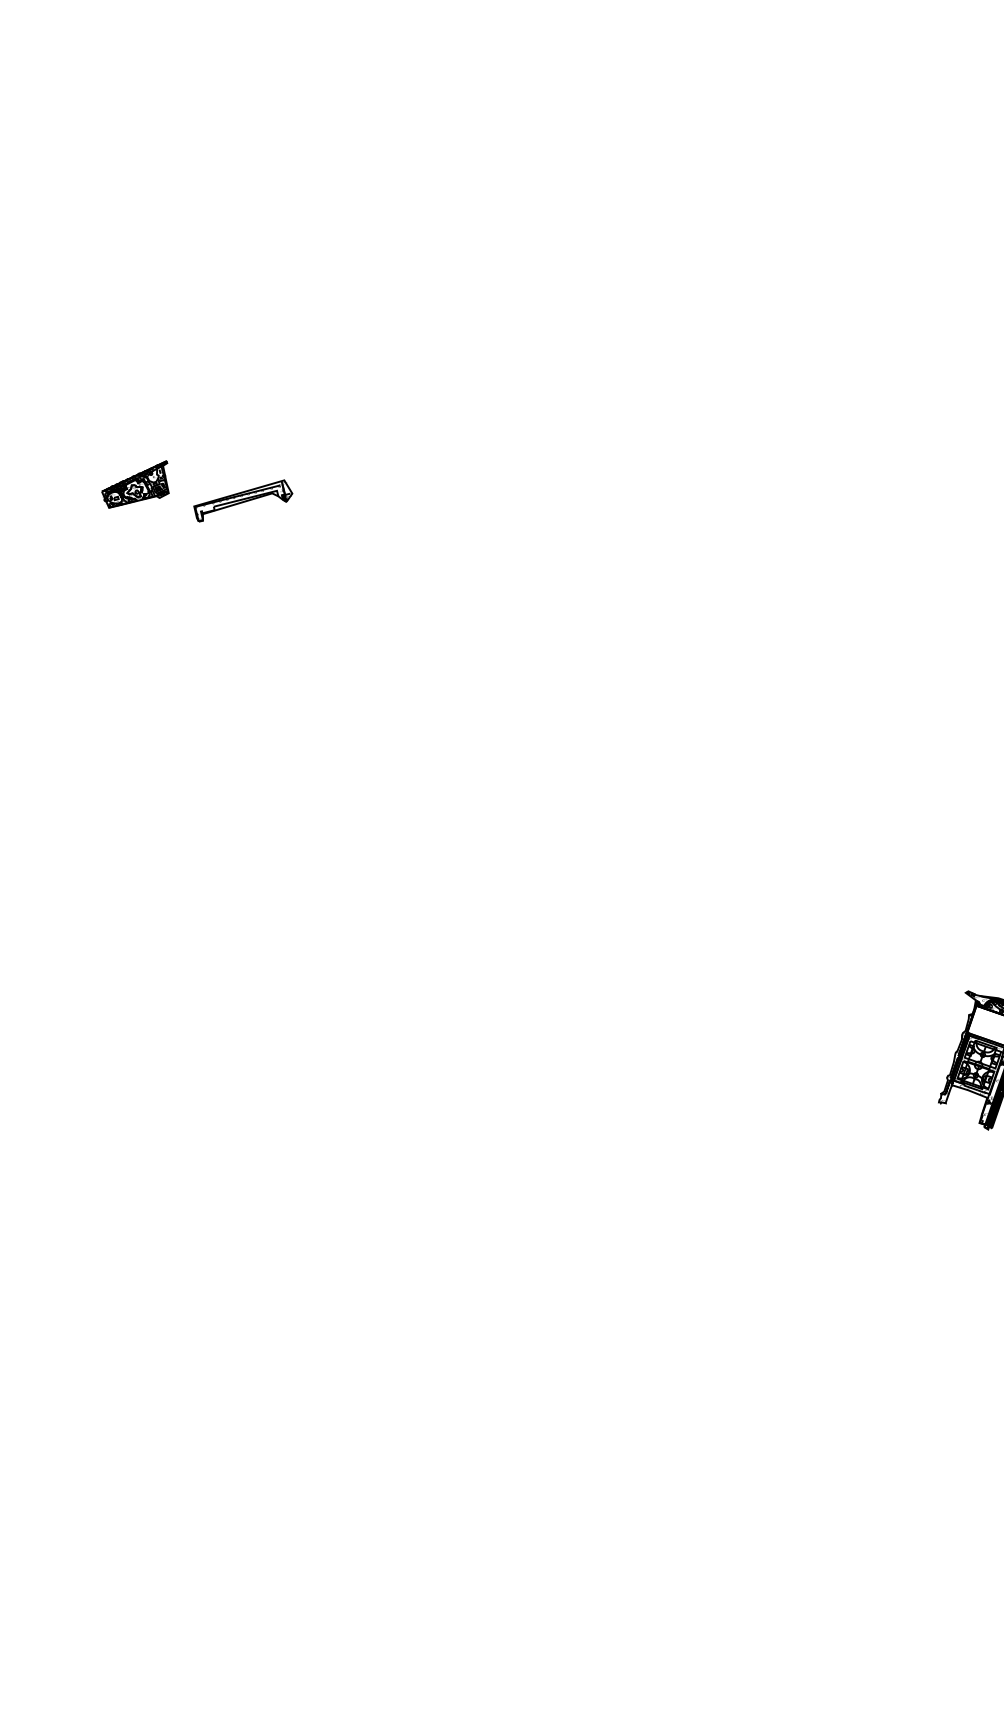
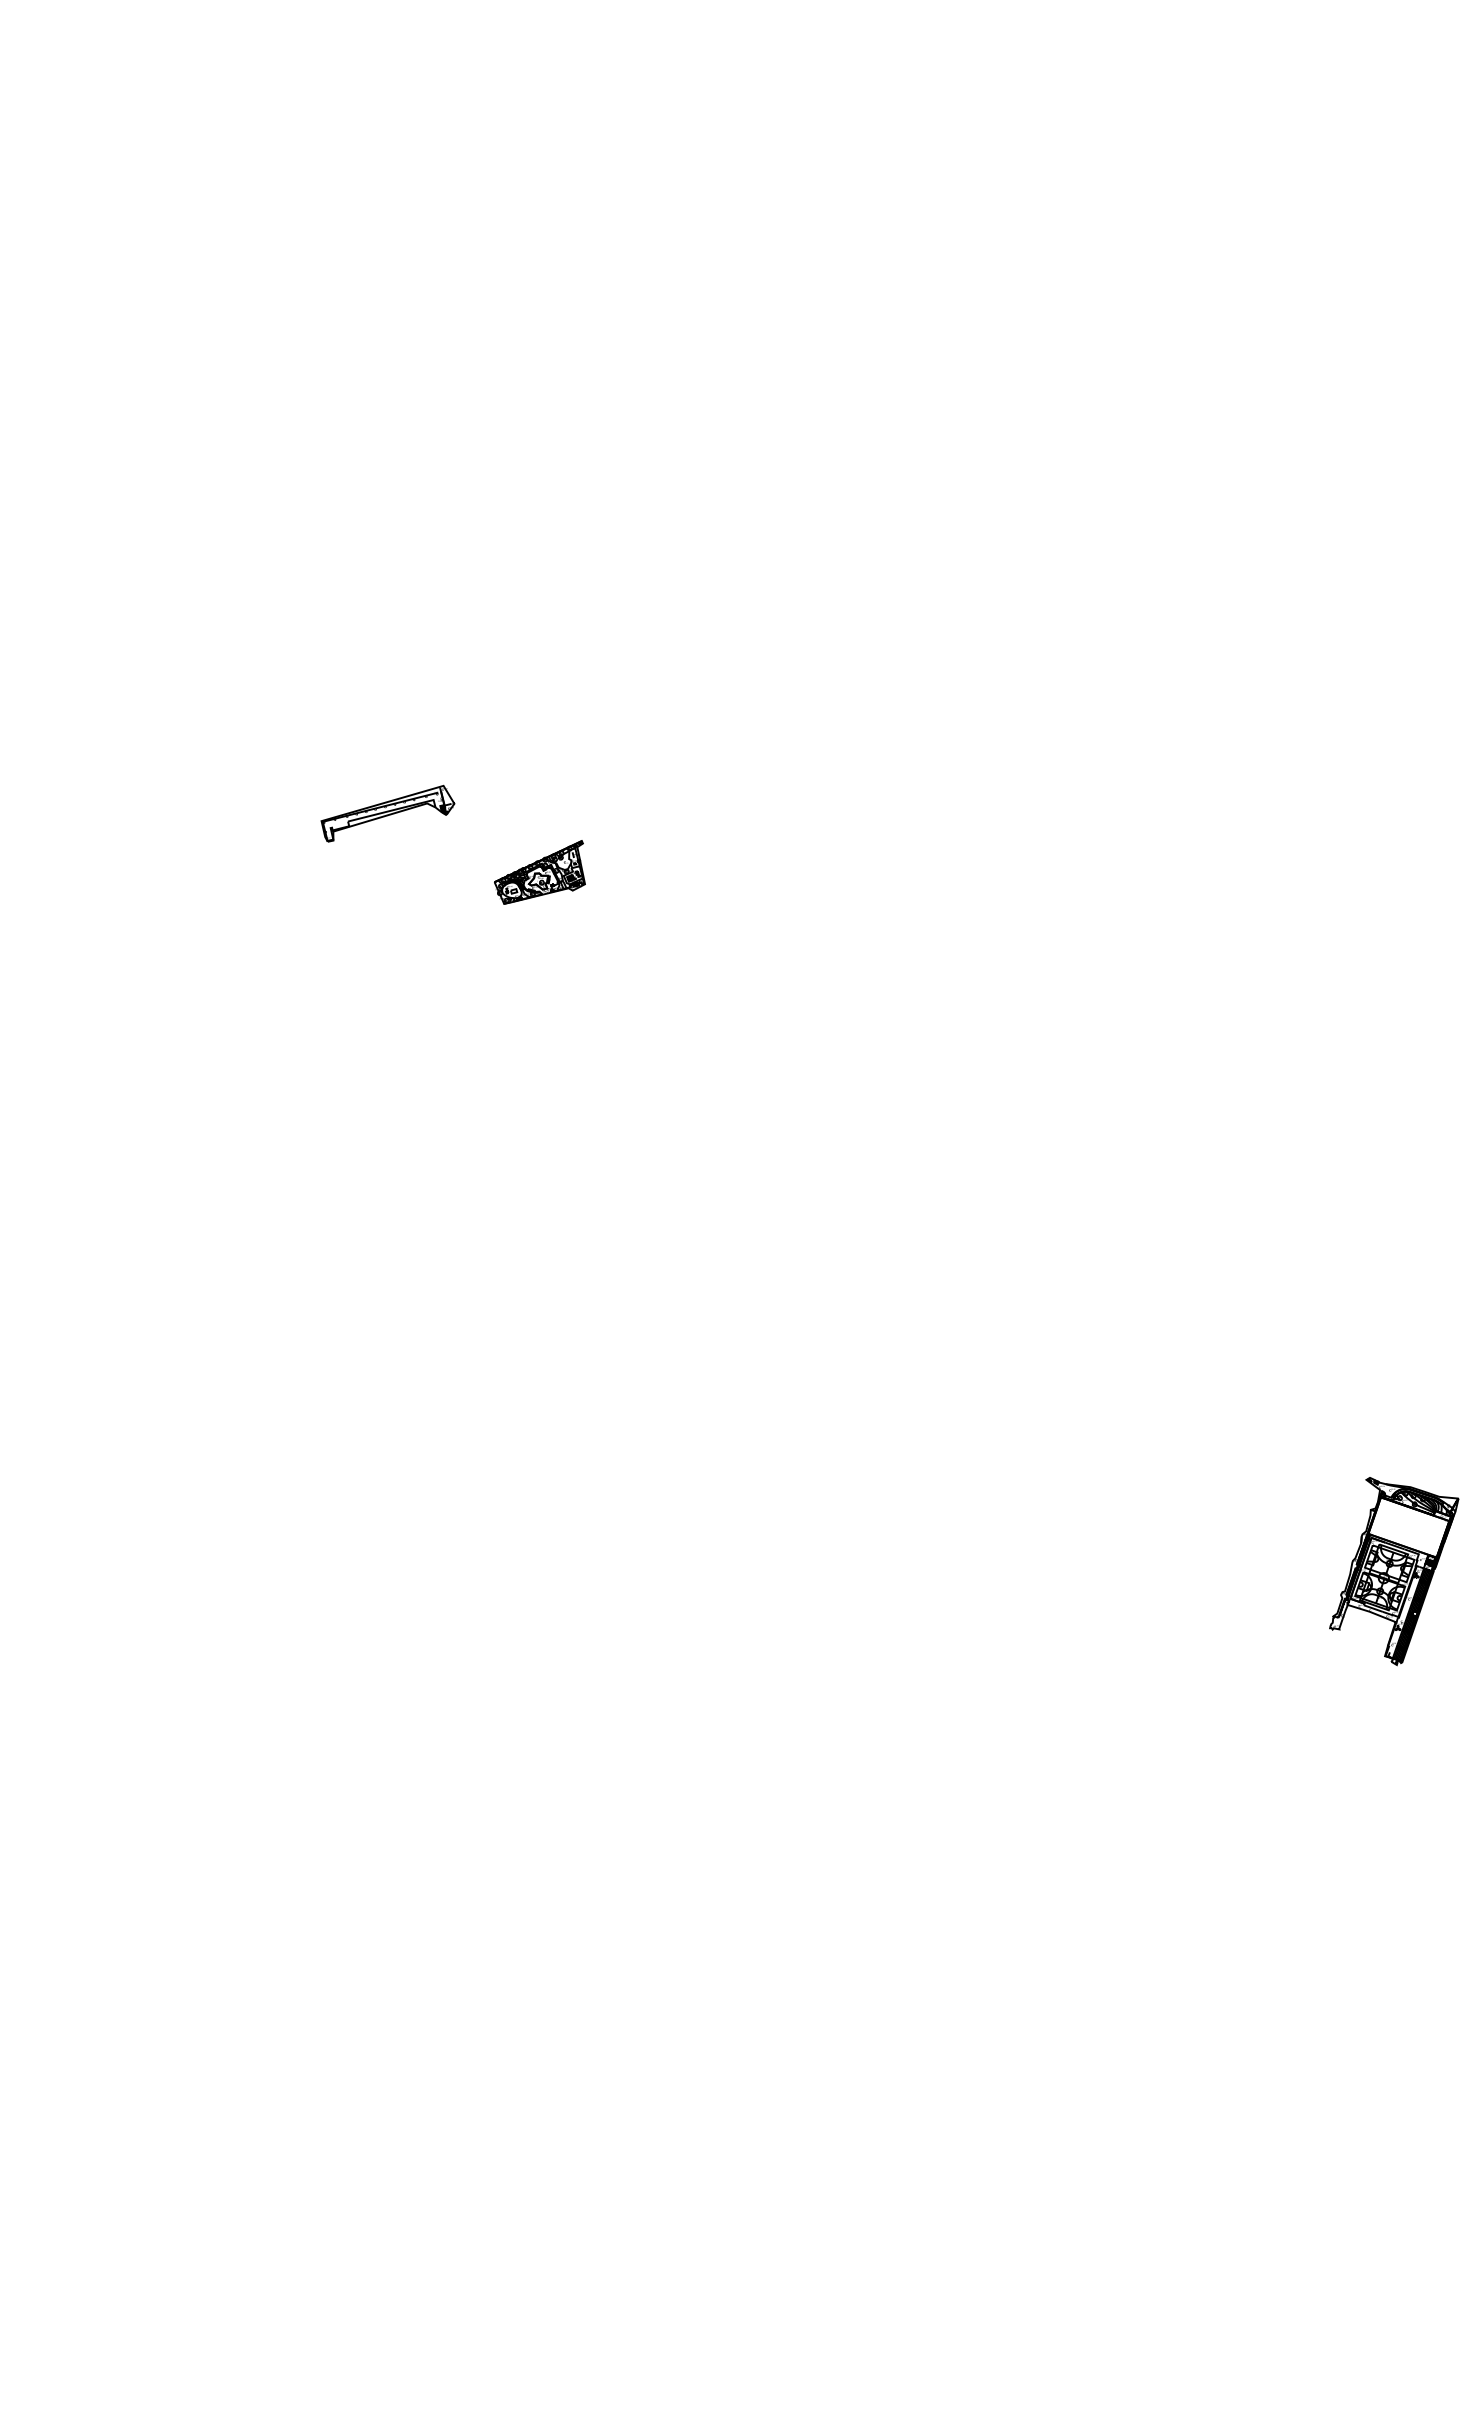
part: (135, 484) -> (539, 872), moved

